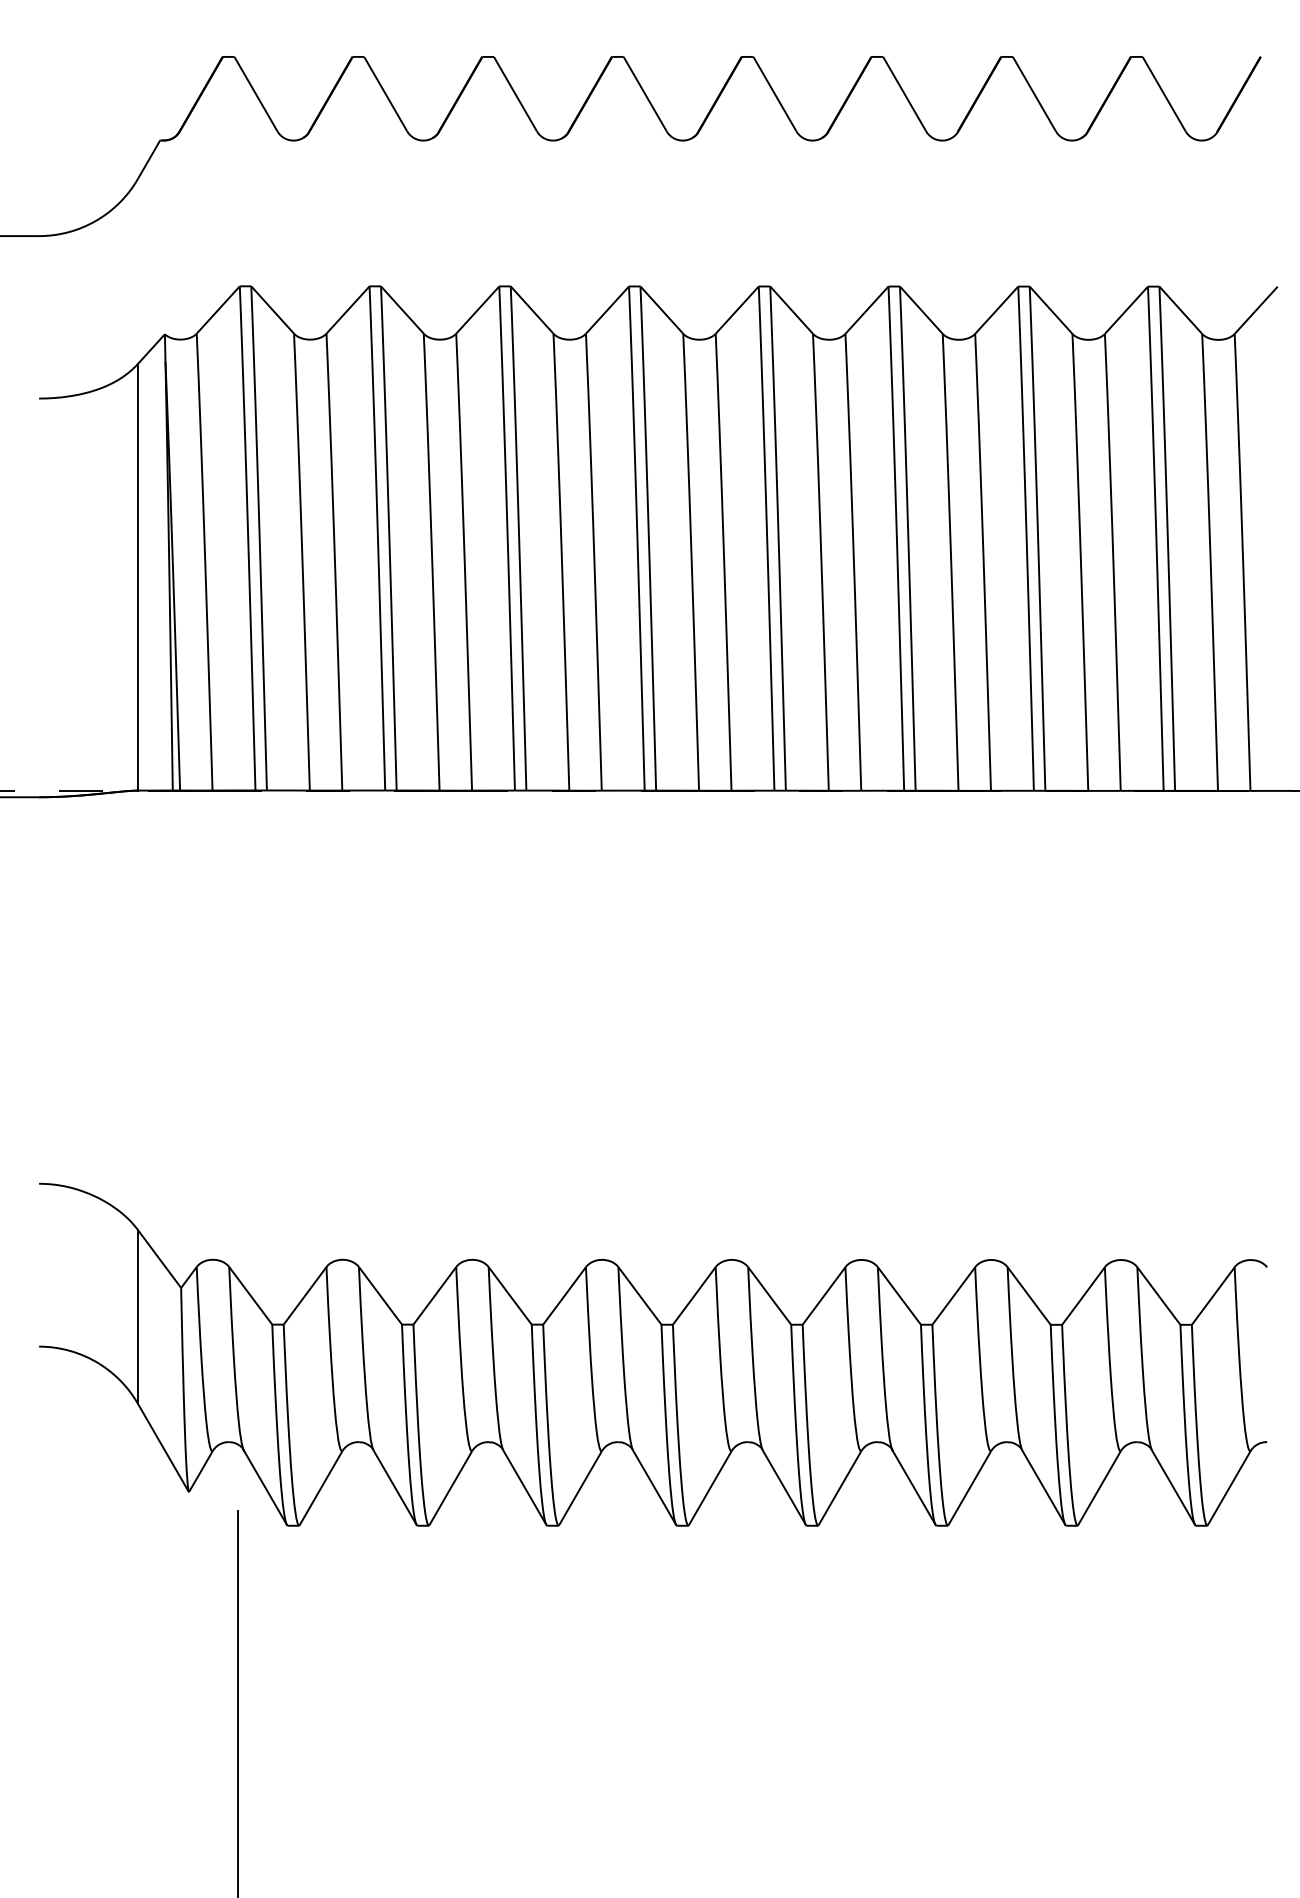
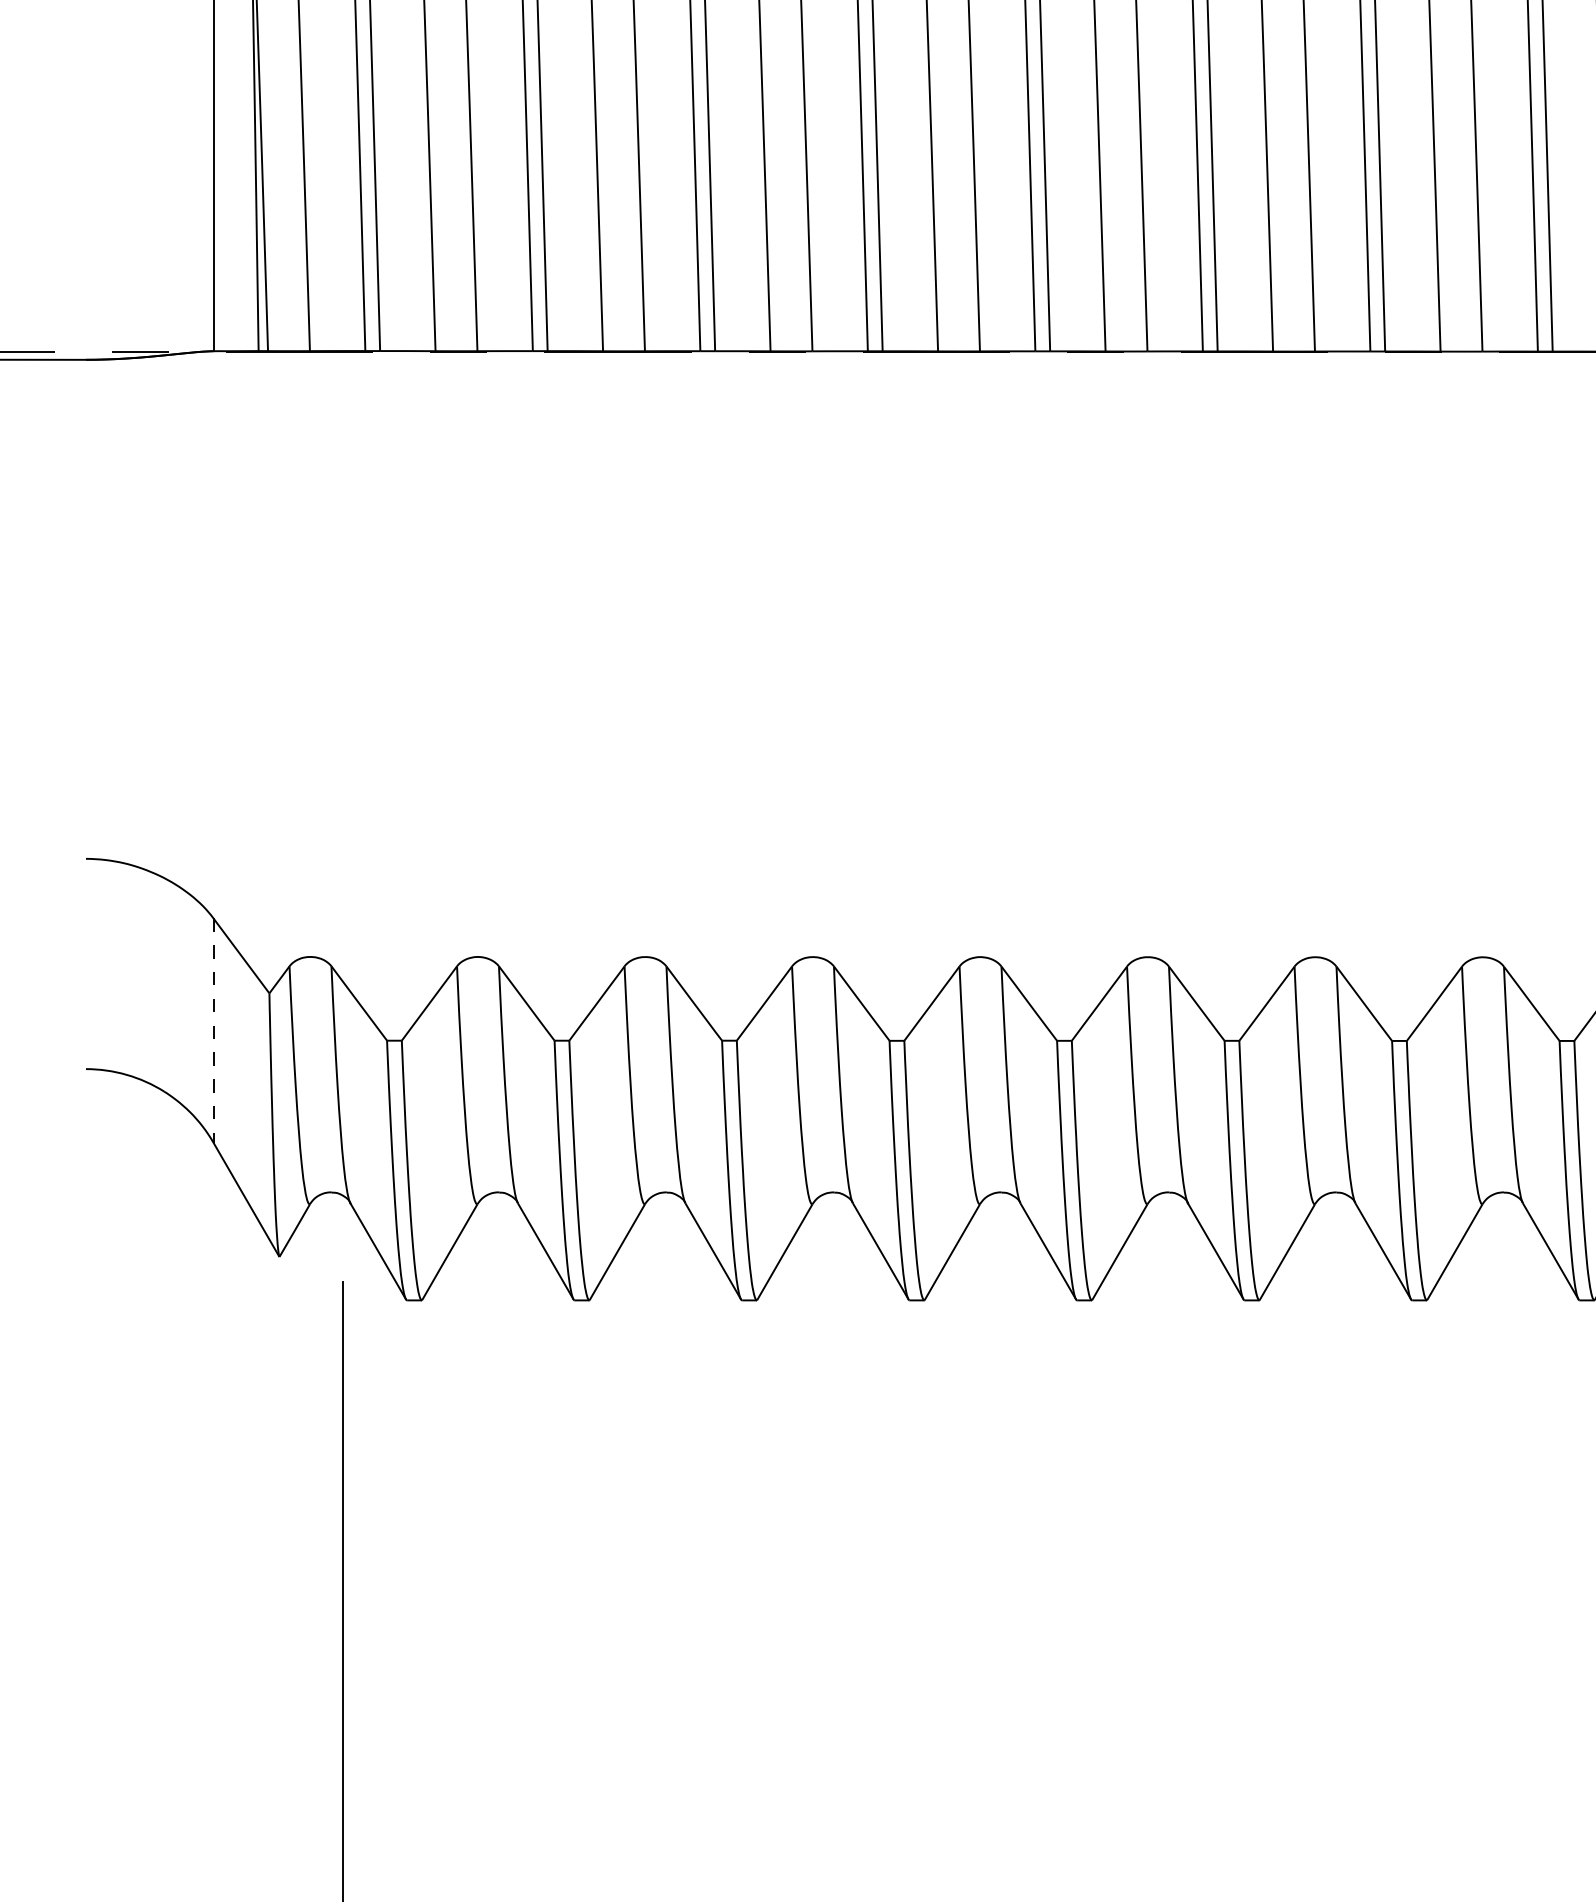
line: (137, 1316) -> (213, 1030), solid -> dashed

